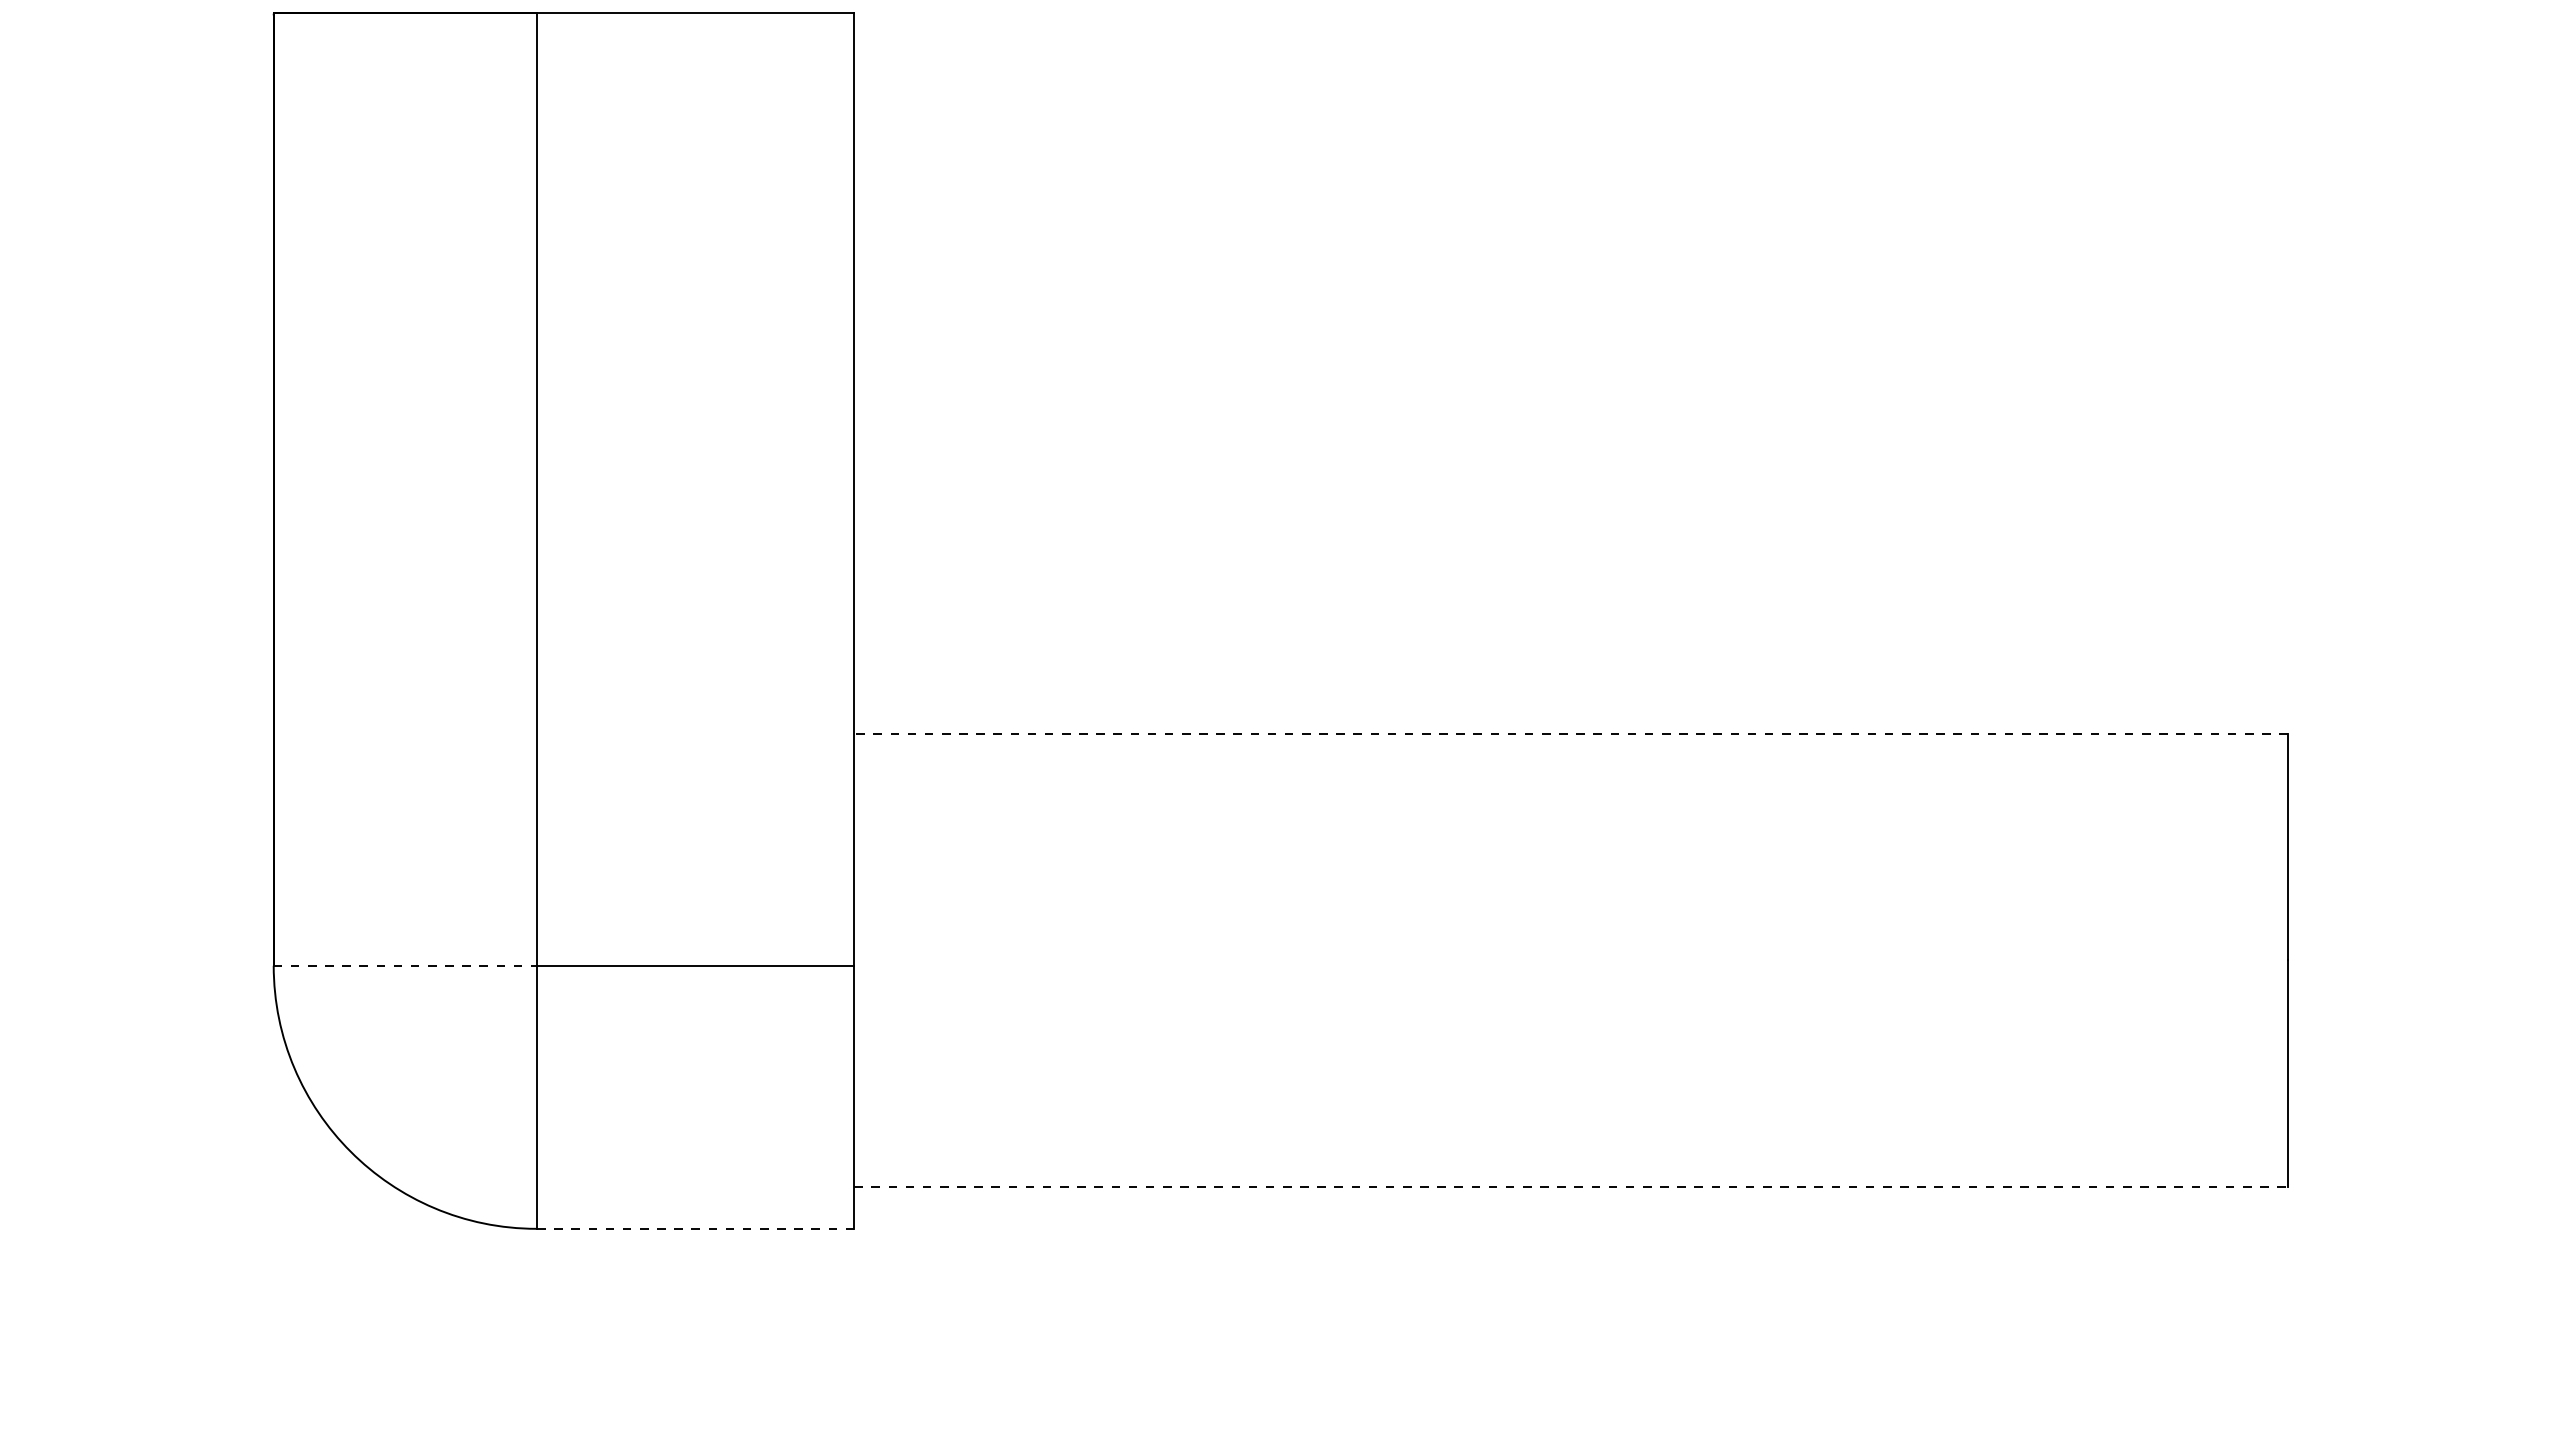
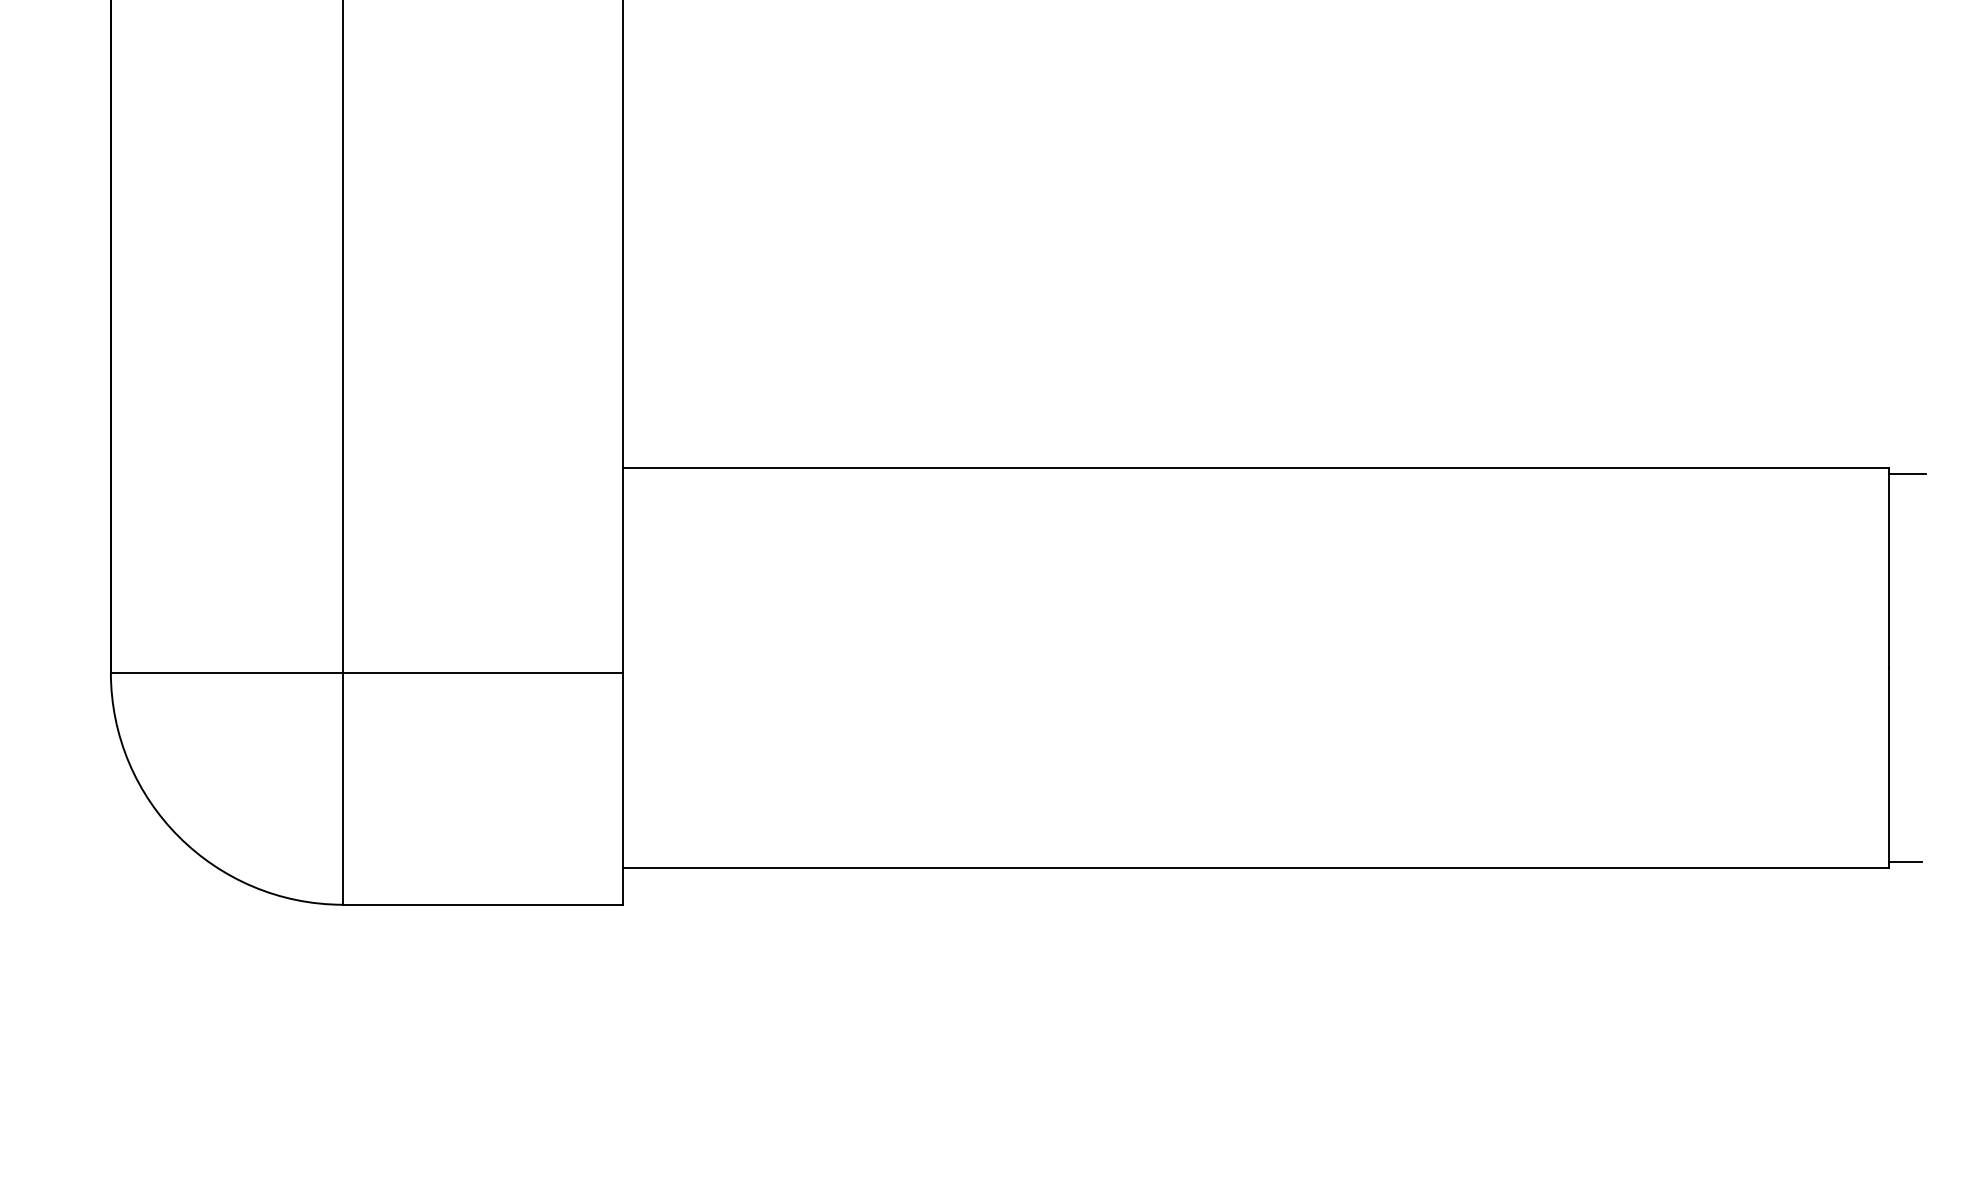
line: (1571, 733) -> (1256, 467), dashed -> solid
line: (2308, 740) -> (1906, 473), added
line: (405, 965) -> (227, 672), dashed -> solid
line: (2306, 1179) -> (1905, 861), added
line: (1571, 1187) -> (1256, 868), dashed -> solid
line: (695, 1228) -> (483, 904), dashed -> solid

